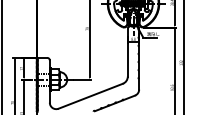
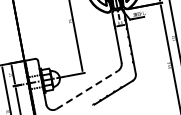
line: (91, 96) -> (88, 90), solid -> dashed

